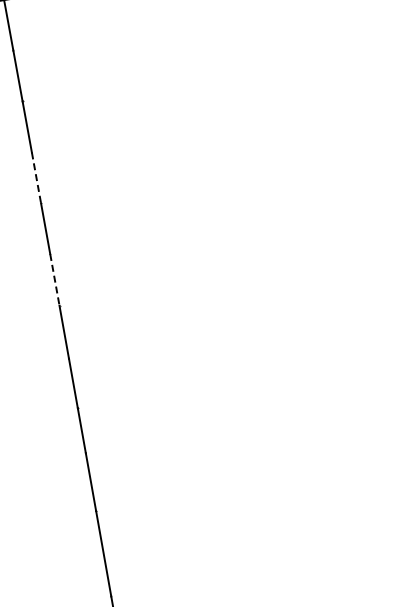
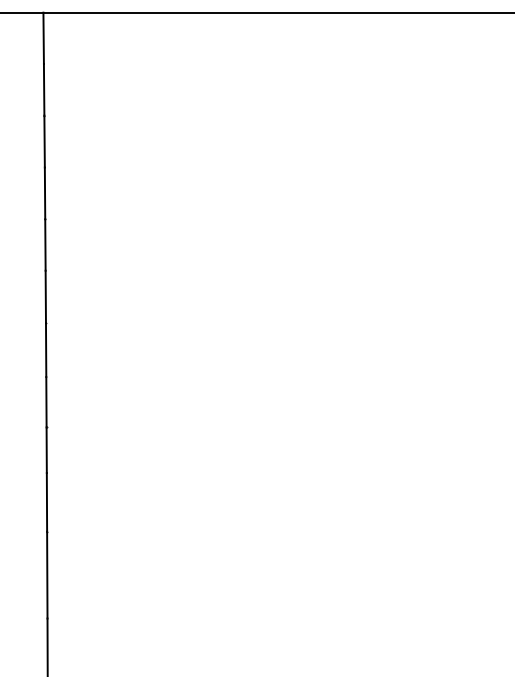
line: (36, 177) -> (45, 193), dashed -> solid
line: (54, 280) -> (45, 297), dashed -> solid

